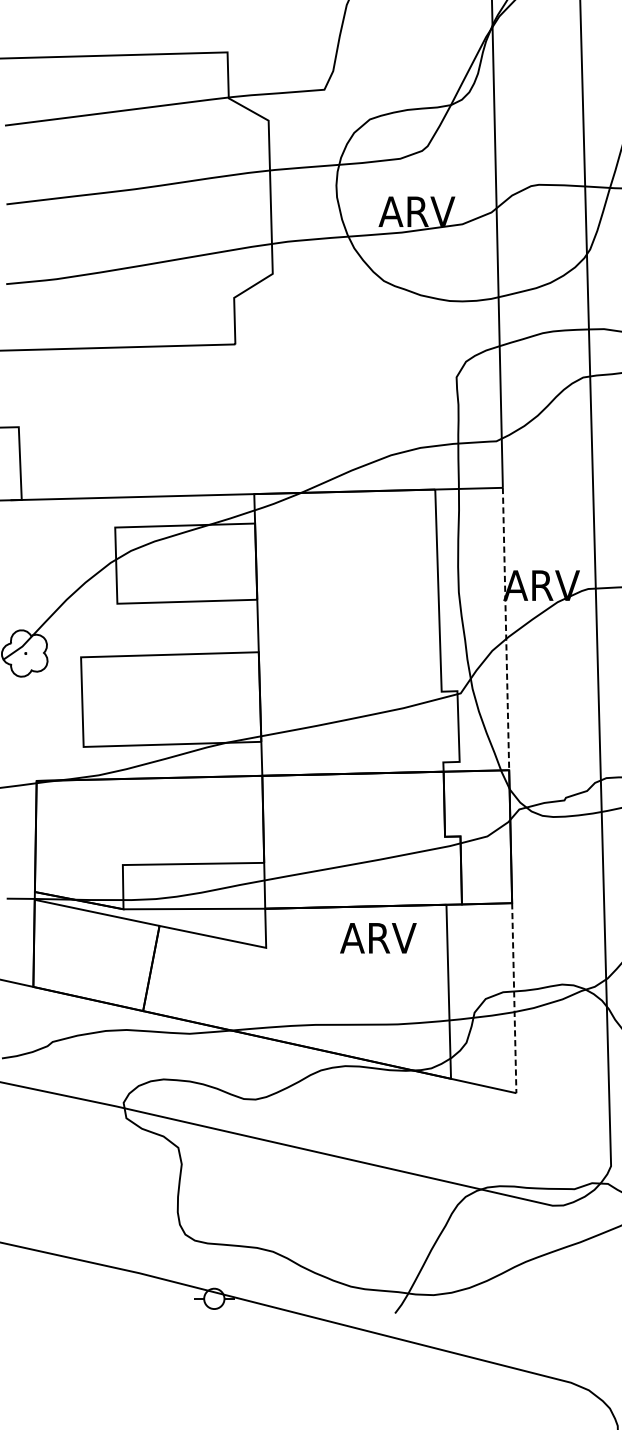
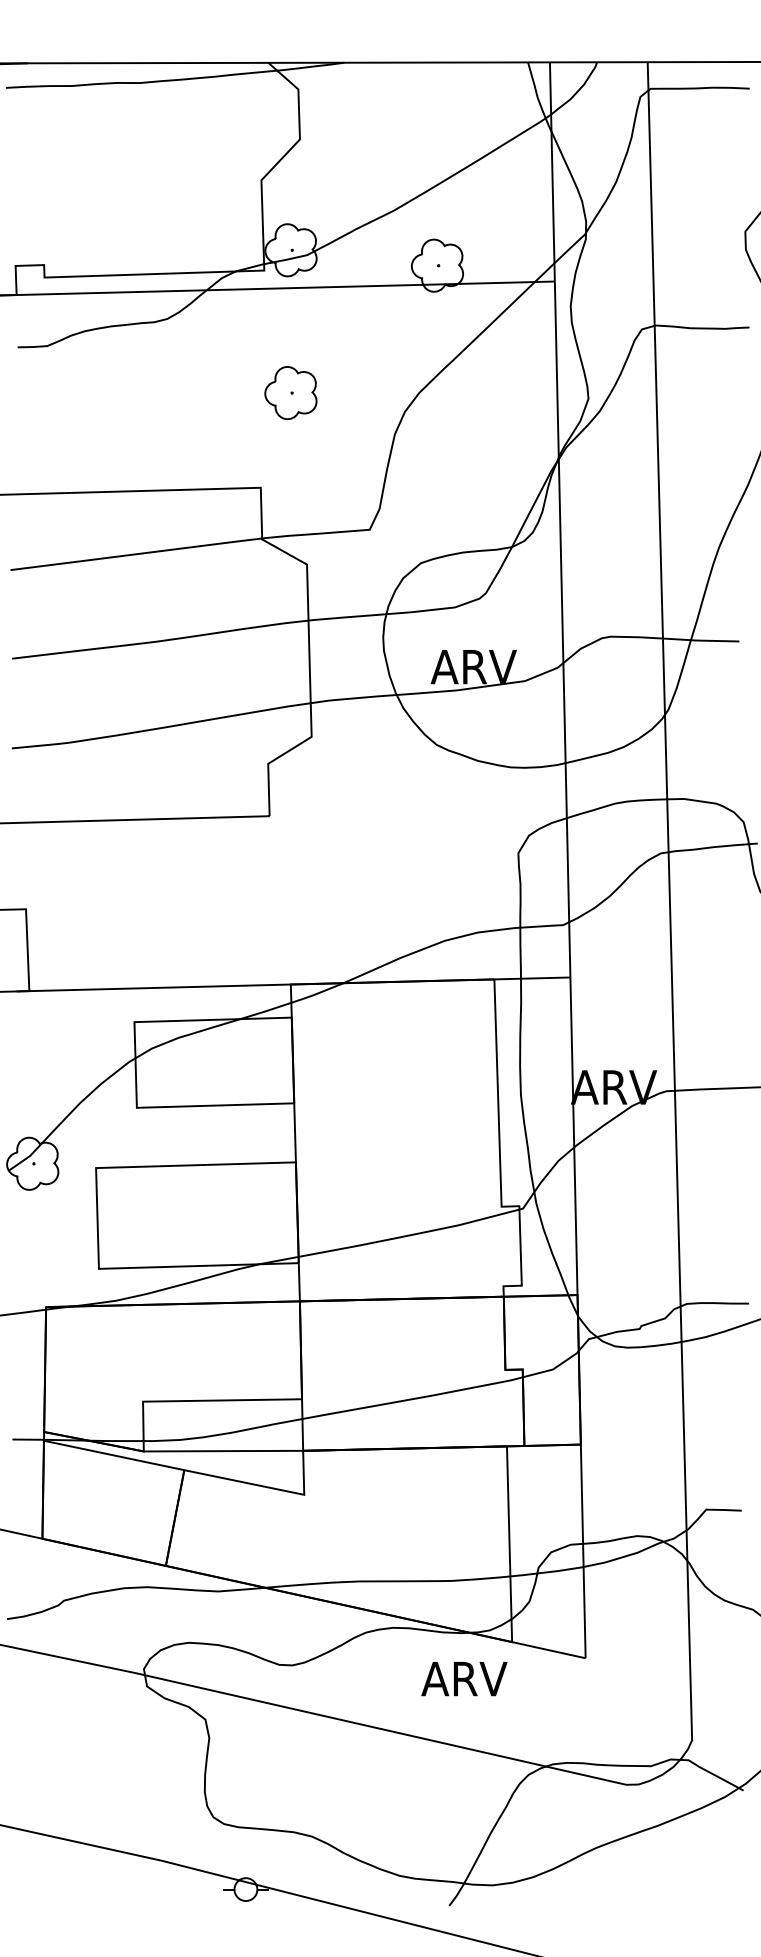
line: (505, 629) -> (573, 1136), dashed -> solid
text: (378, 938) -> (464, 1679), moved
line: (514, 998) -> (583, 1551), dashed -> solid

